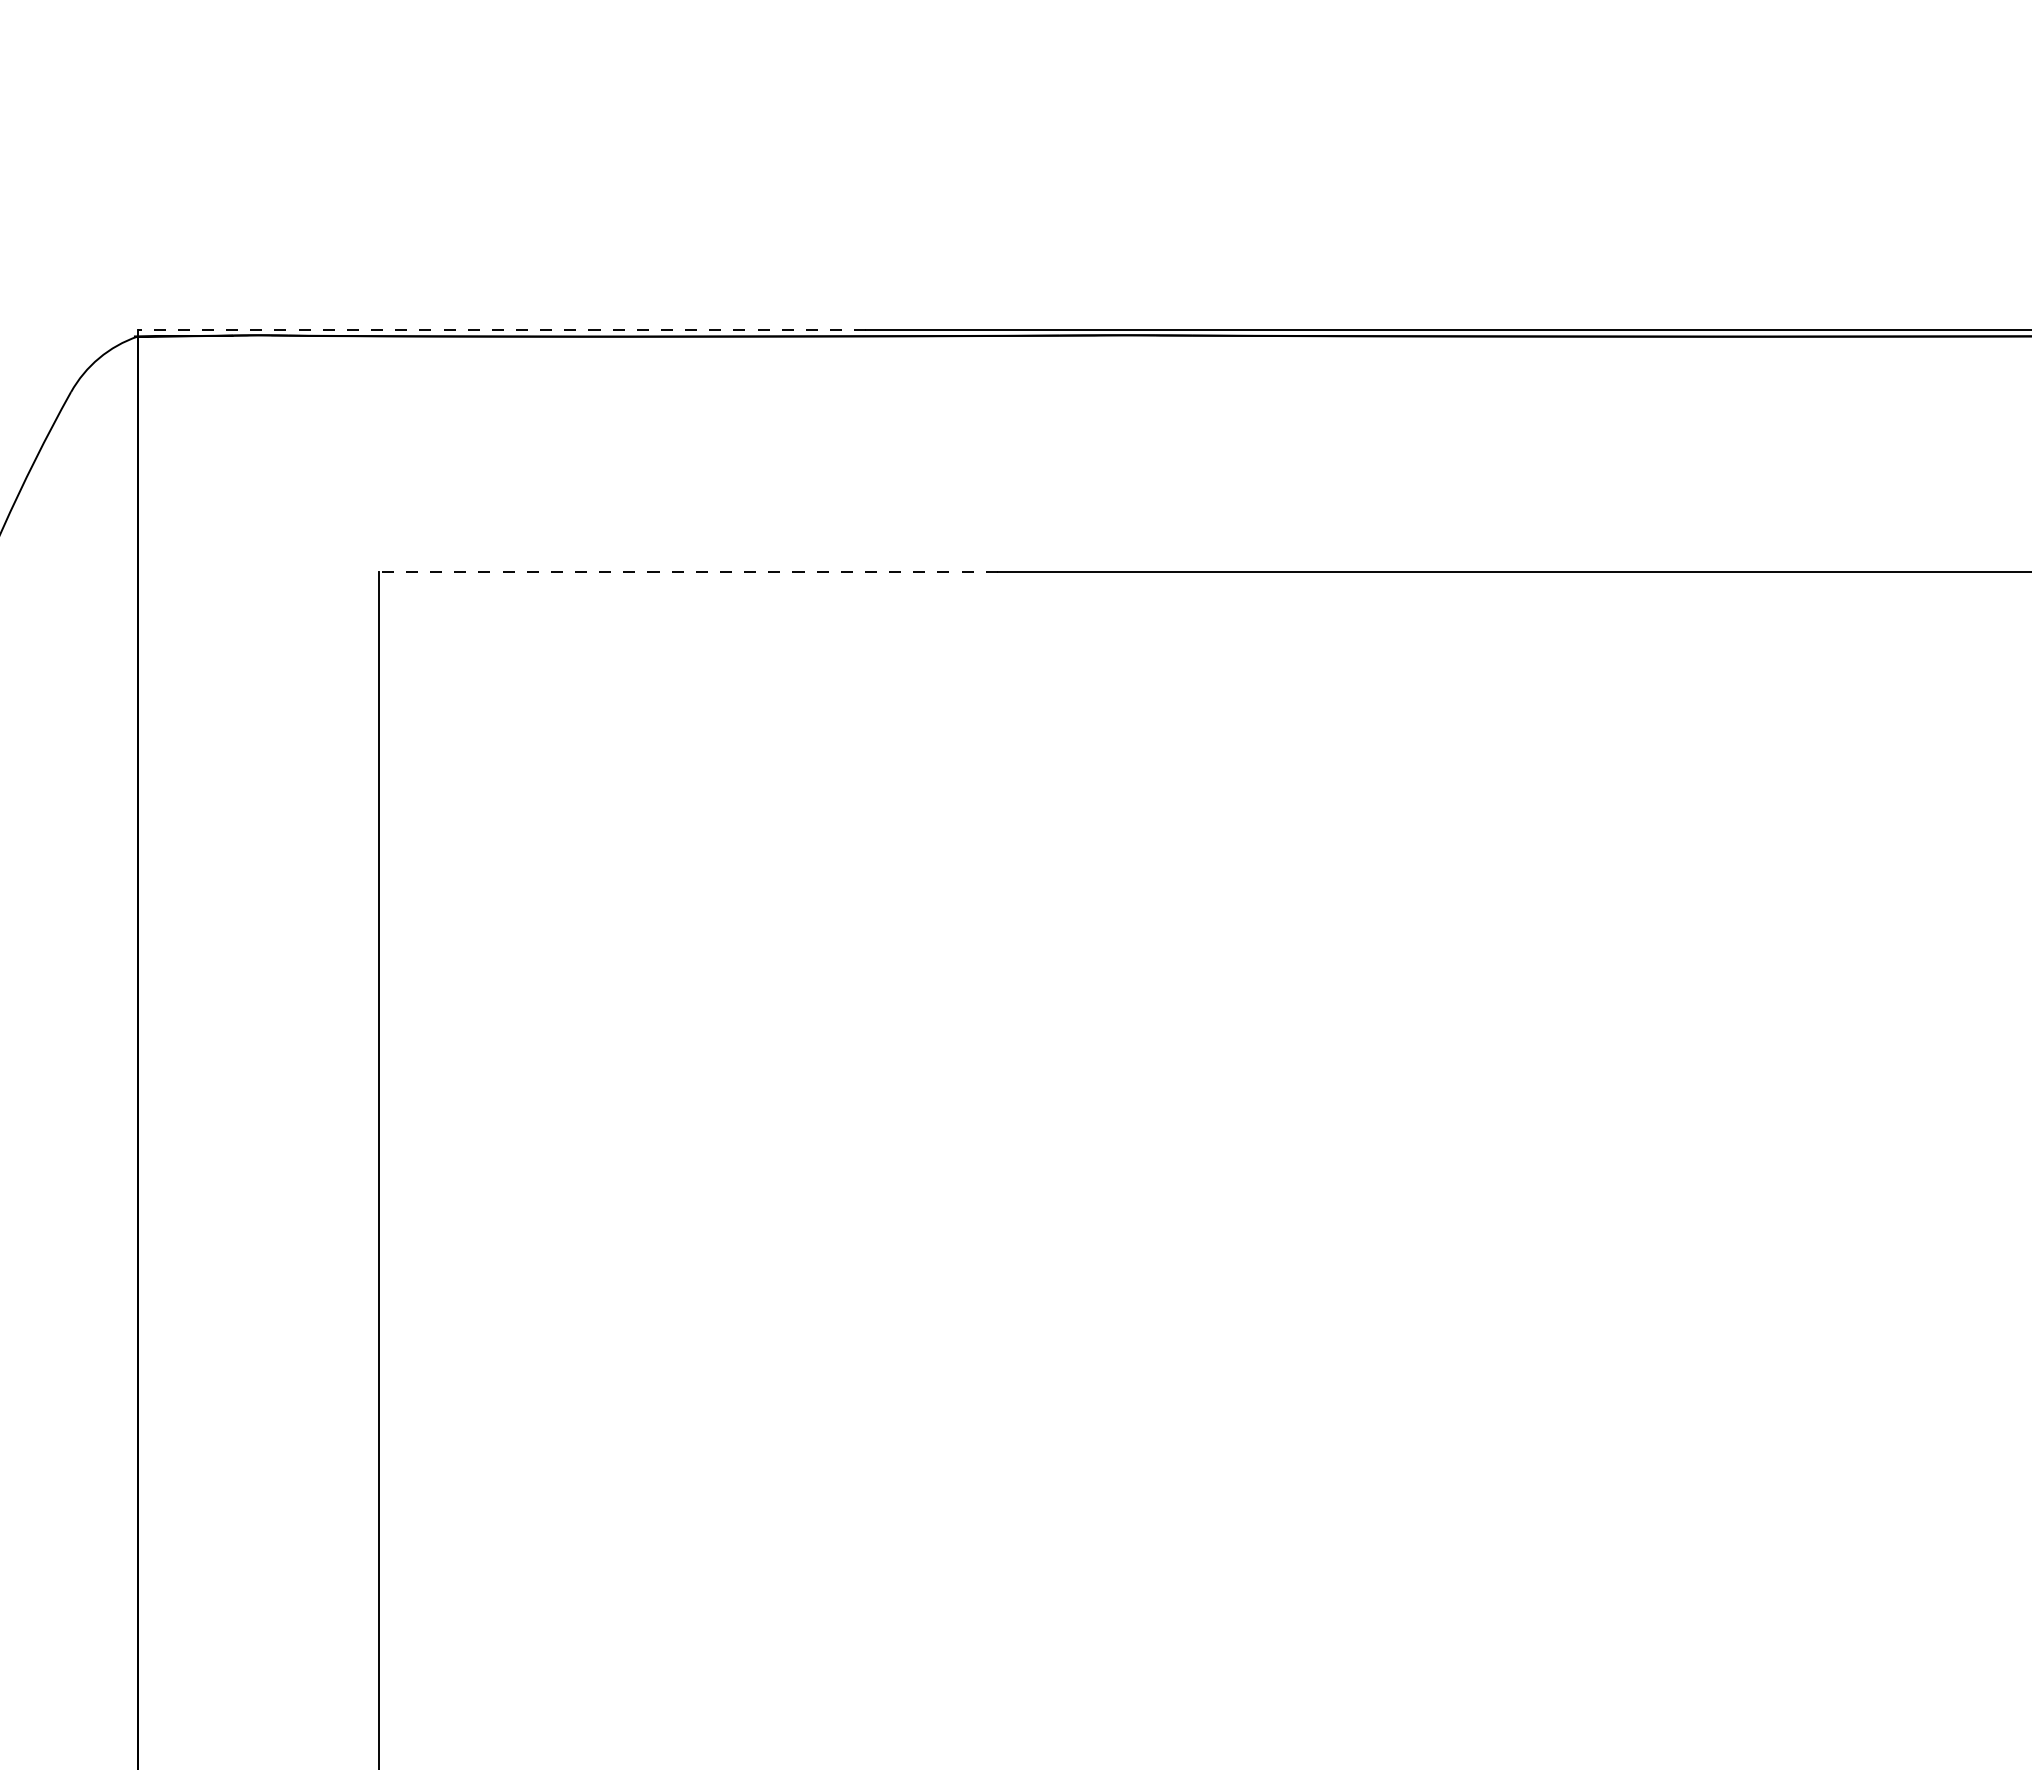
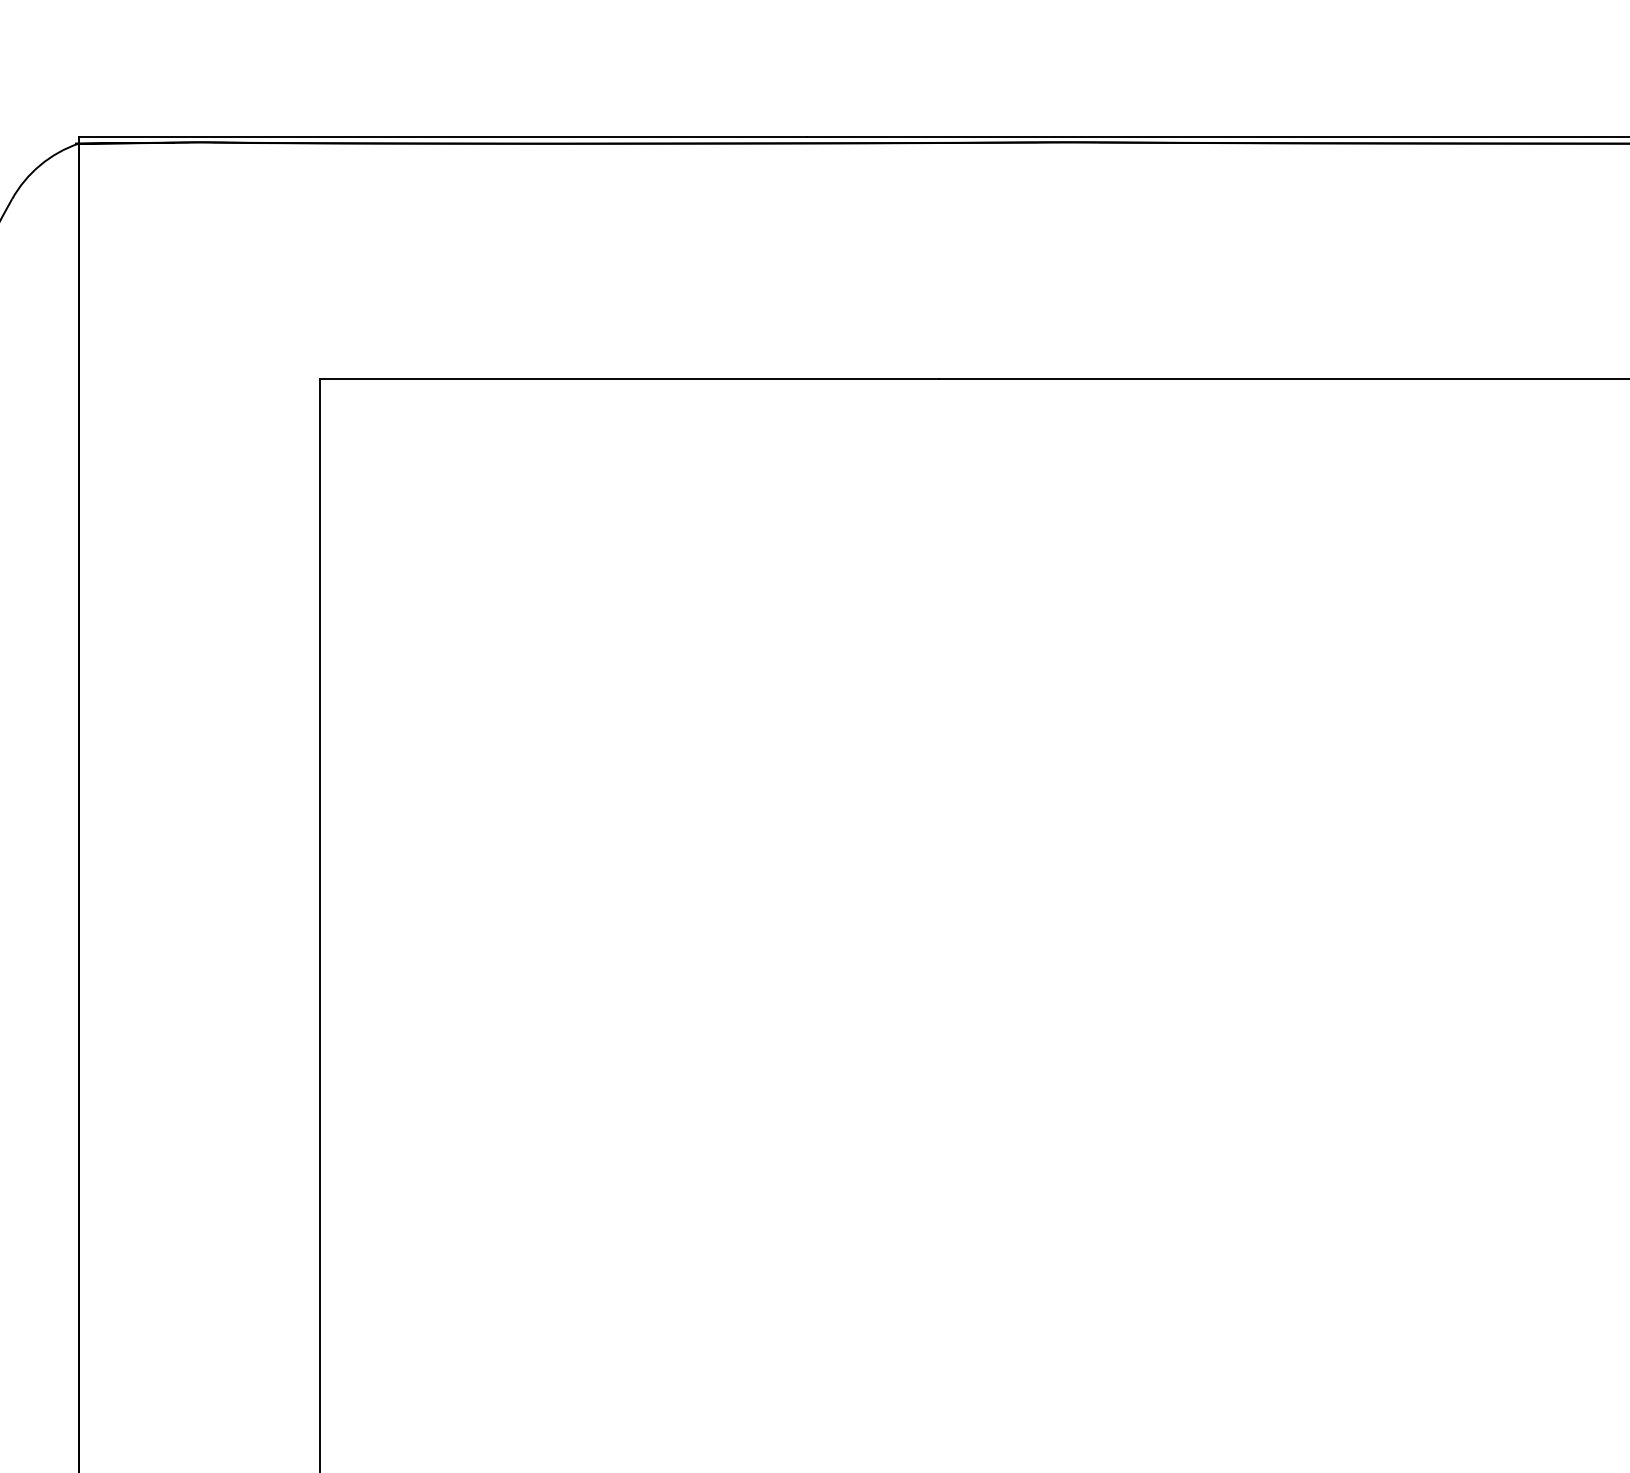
line: (501, 330) -> (442, 137), dashed -> solid
line: (687, 571) -> (628, 378), dashed -> solid

